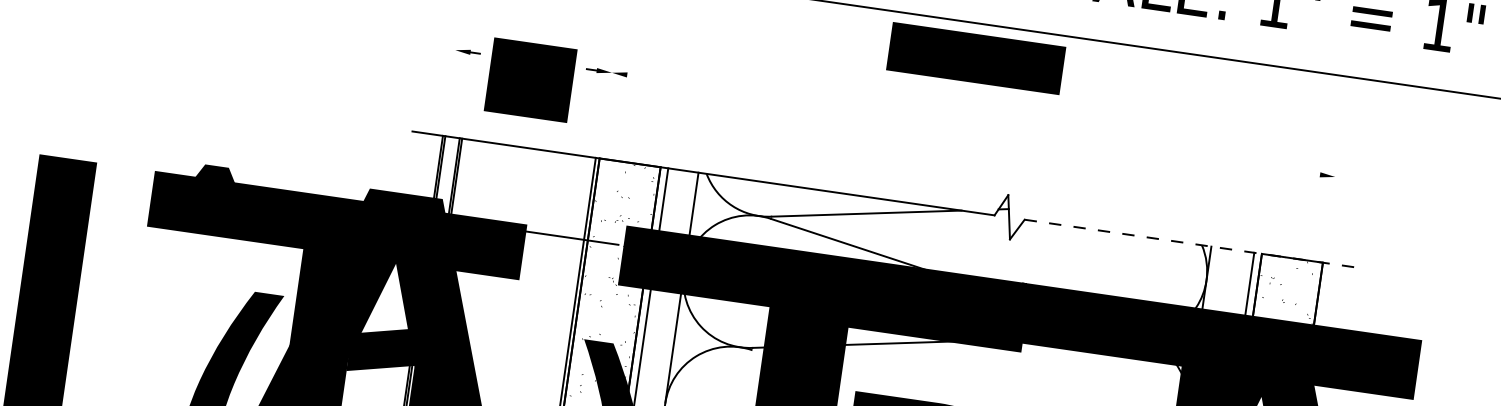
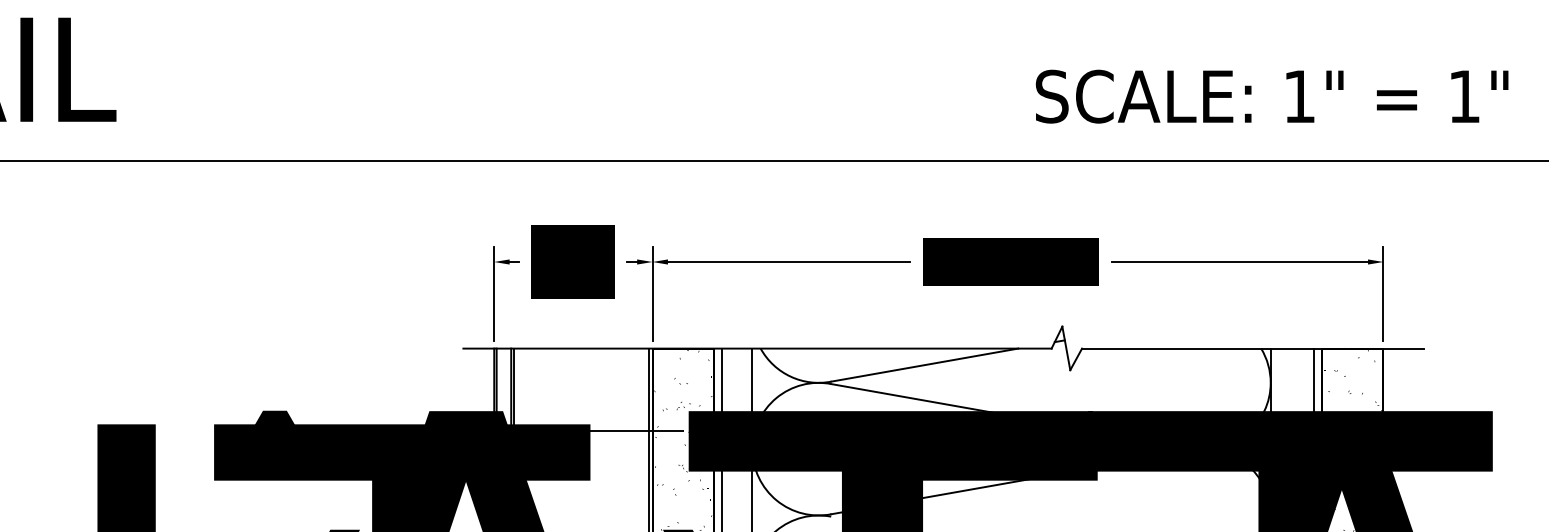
text: (975, 58) -> (1010, 261), moved
text: (530, 79) -> (572, 261), moved
line: (451, 81) -> (494, 293), added
line: (746, 92) -> (788, 262), added
line: (607, 103) -> (652, 293), added
line: (1193, 157) -> (1240, 262), added
line: (1330, 208) -> (1383, 293), added
line: (1193, 243) -> (1252, 348), dashed -> solid

